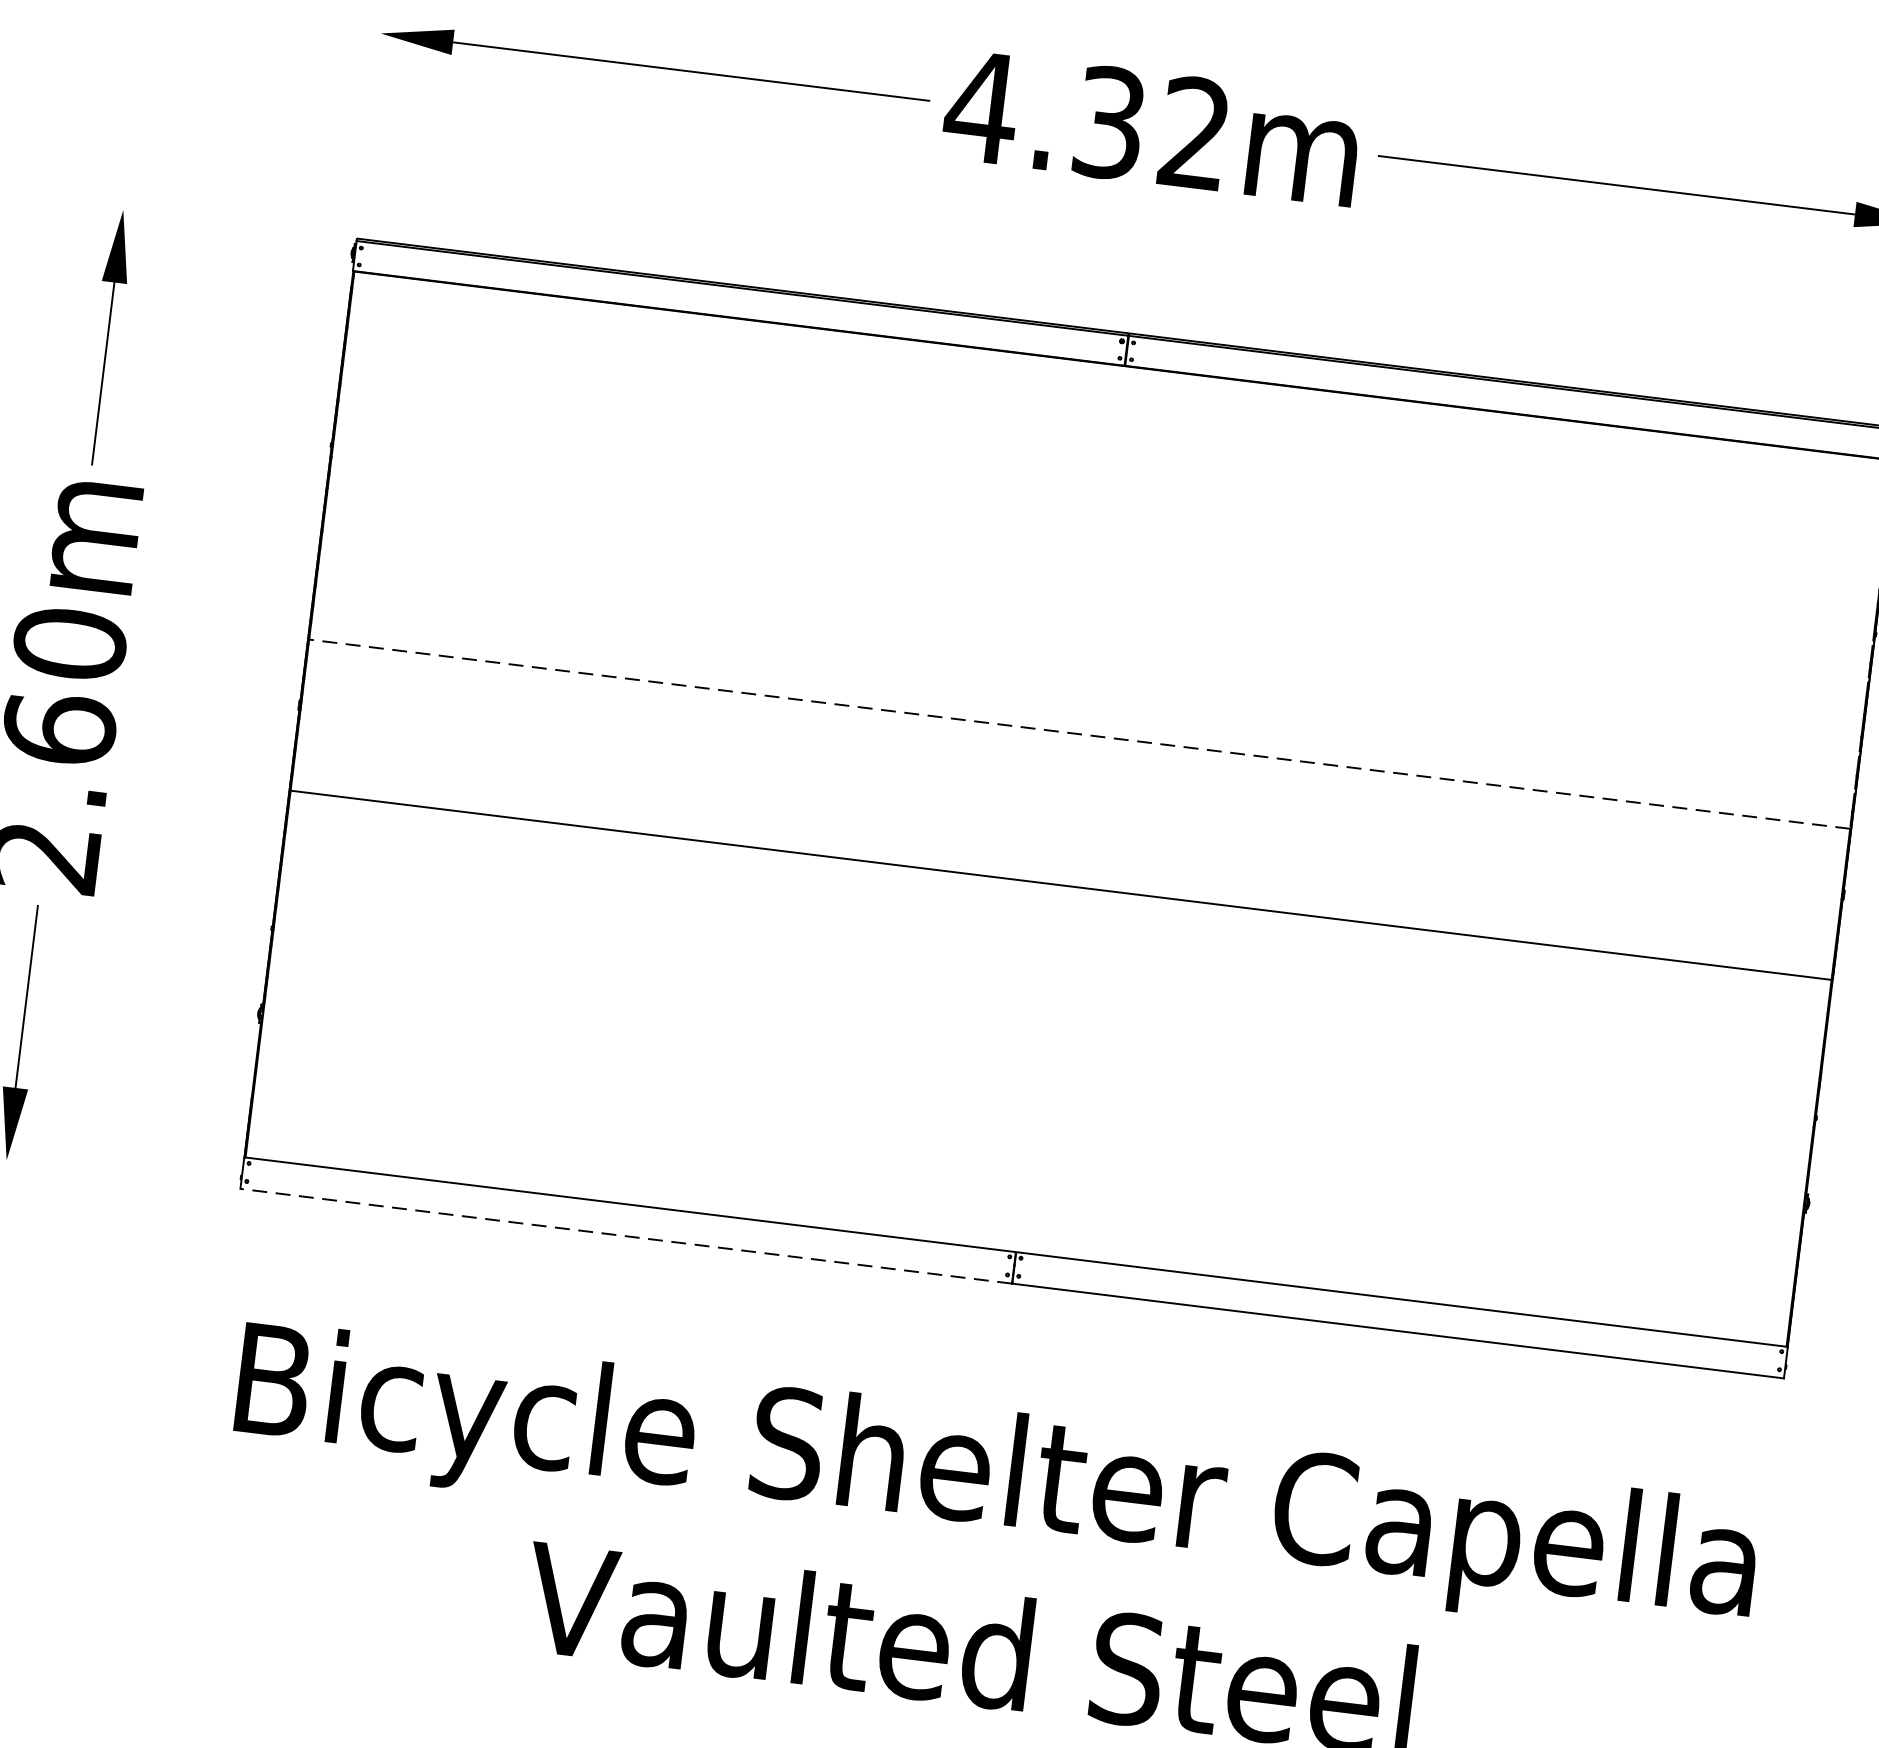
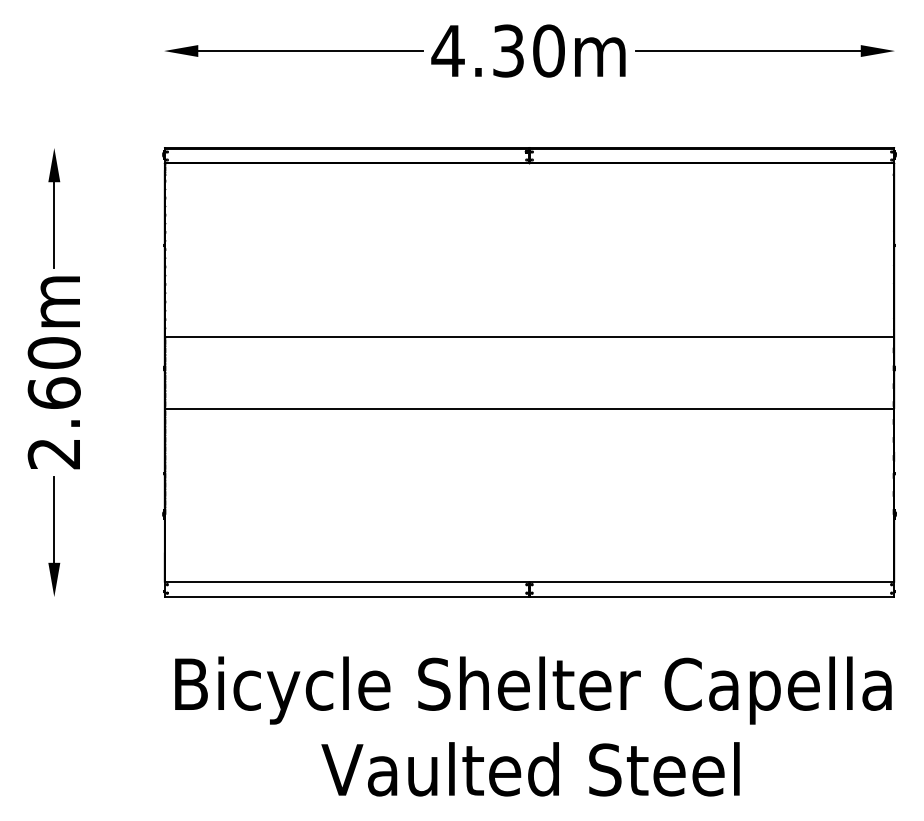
text: (1194, 132) -> (548, 50), 4.32m -> 4.30m
line: (1079, 734) -> (529, 337), dashed -> solid
line: (625, 1235) -> (346, 596), dashed -> solid

